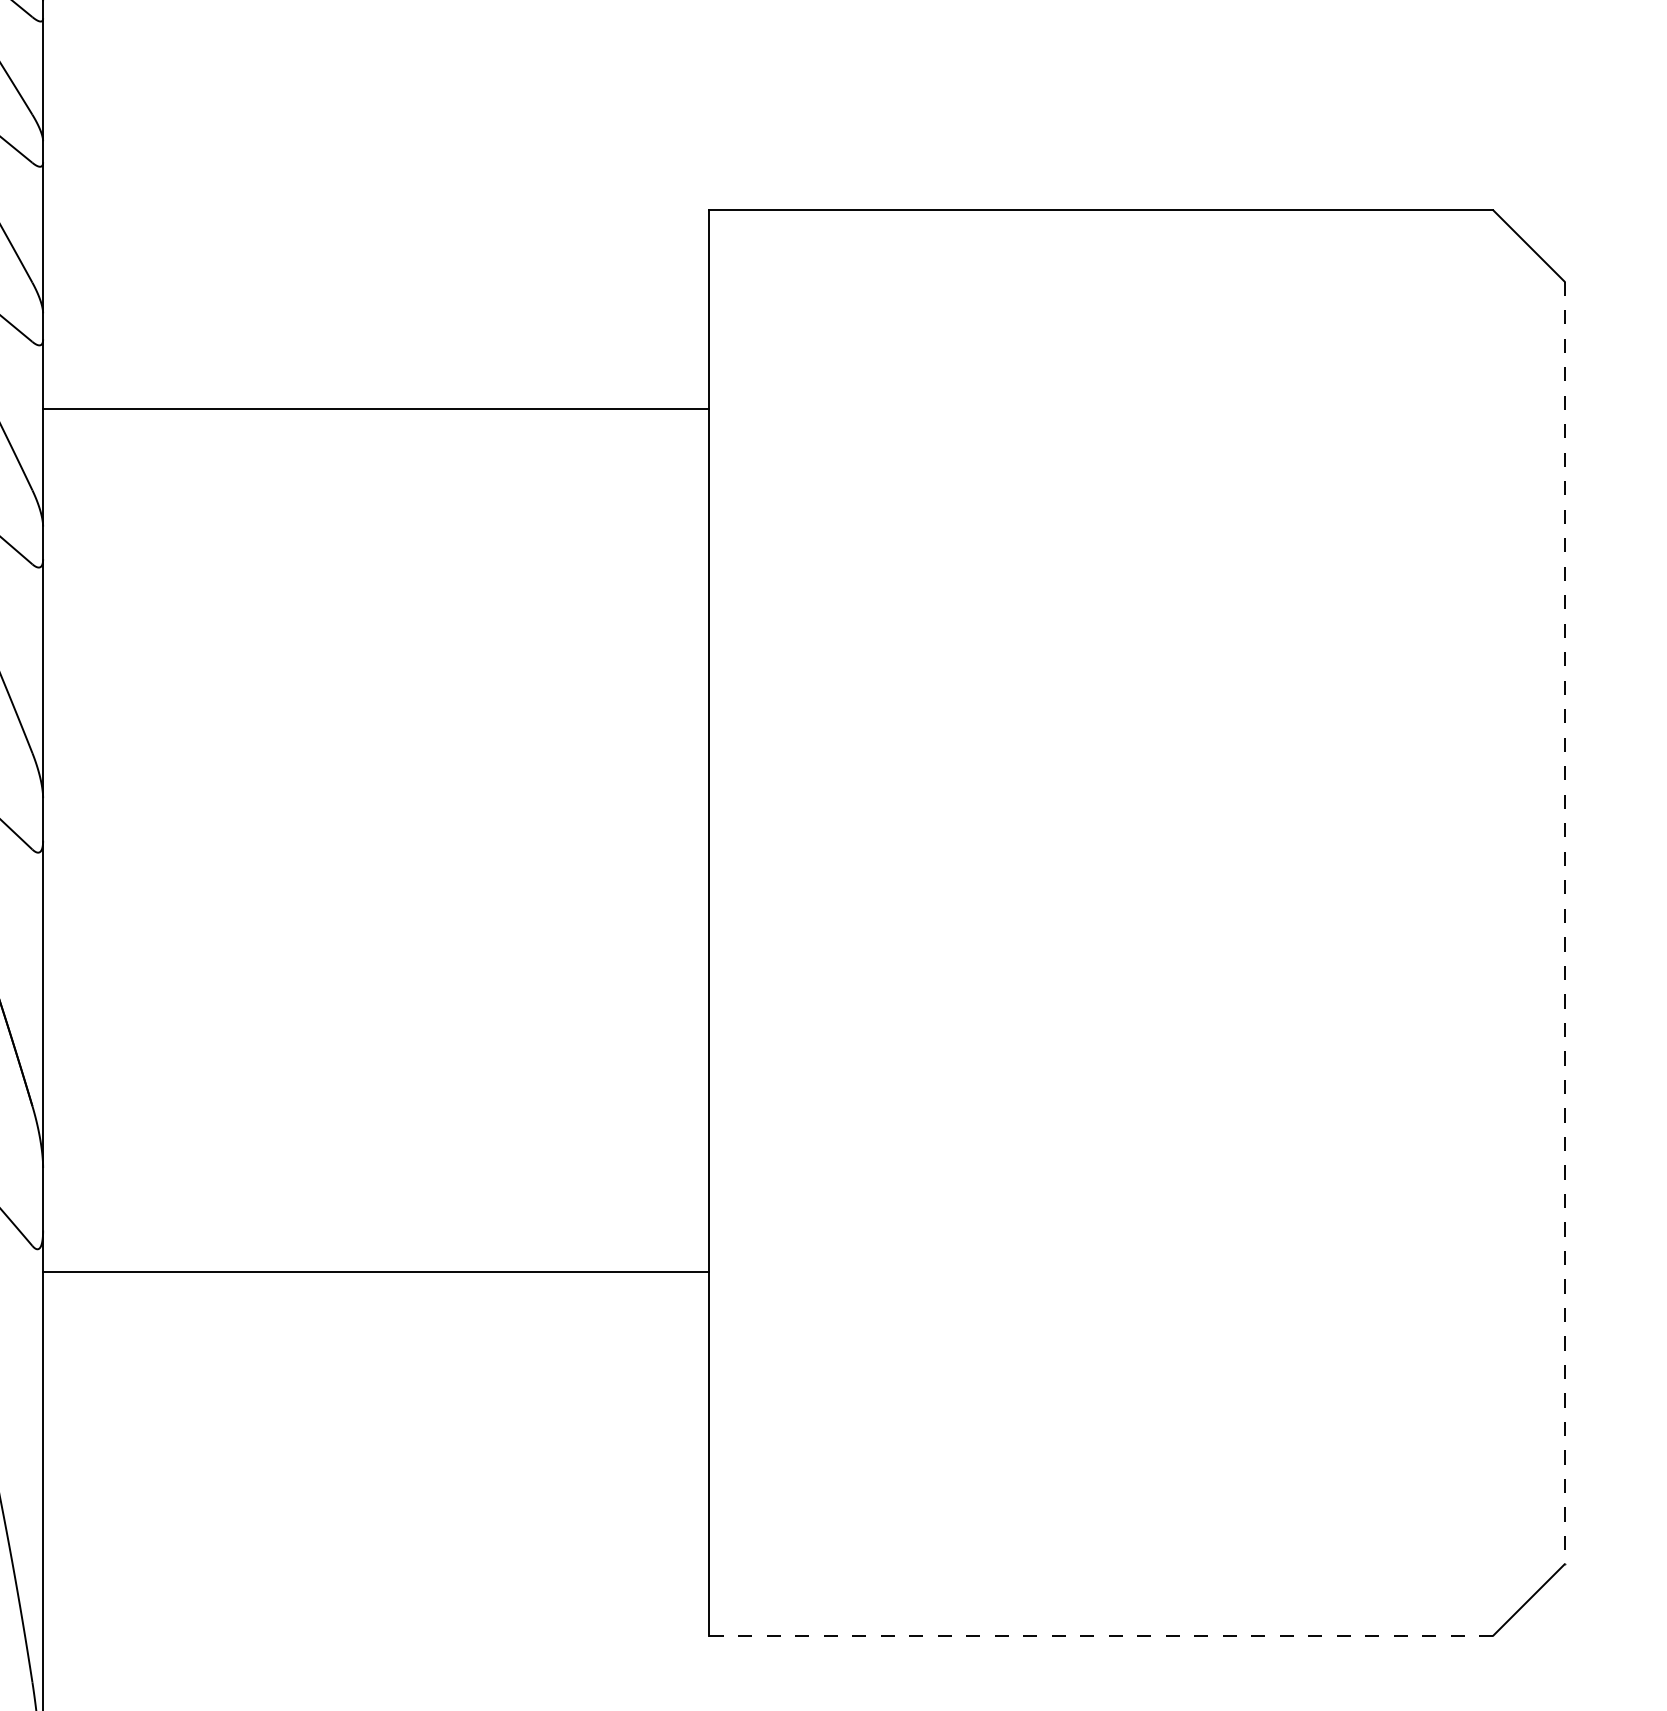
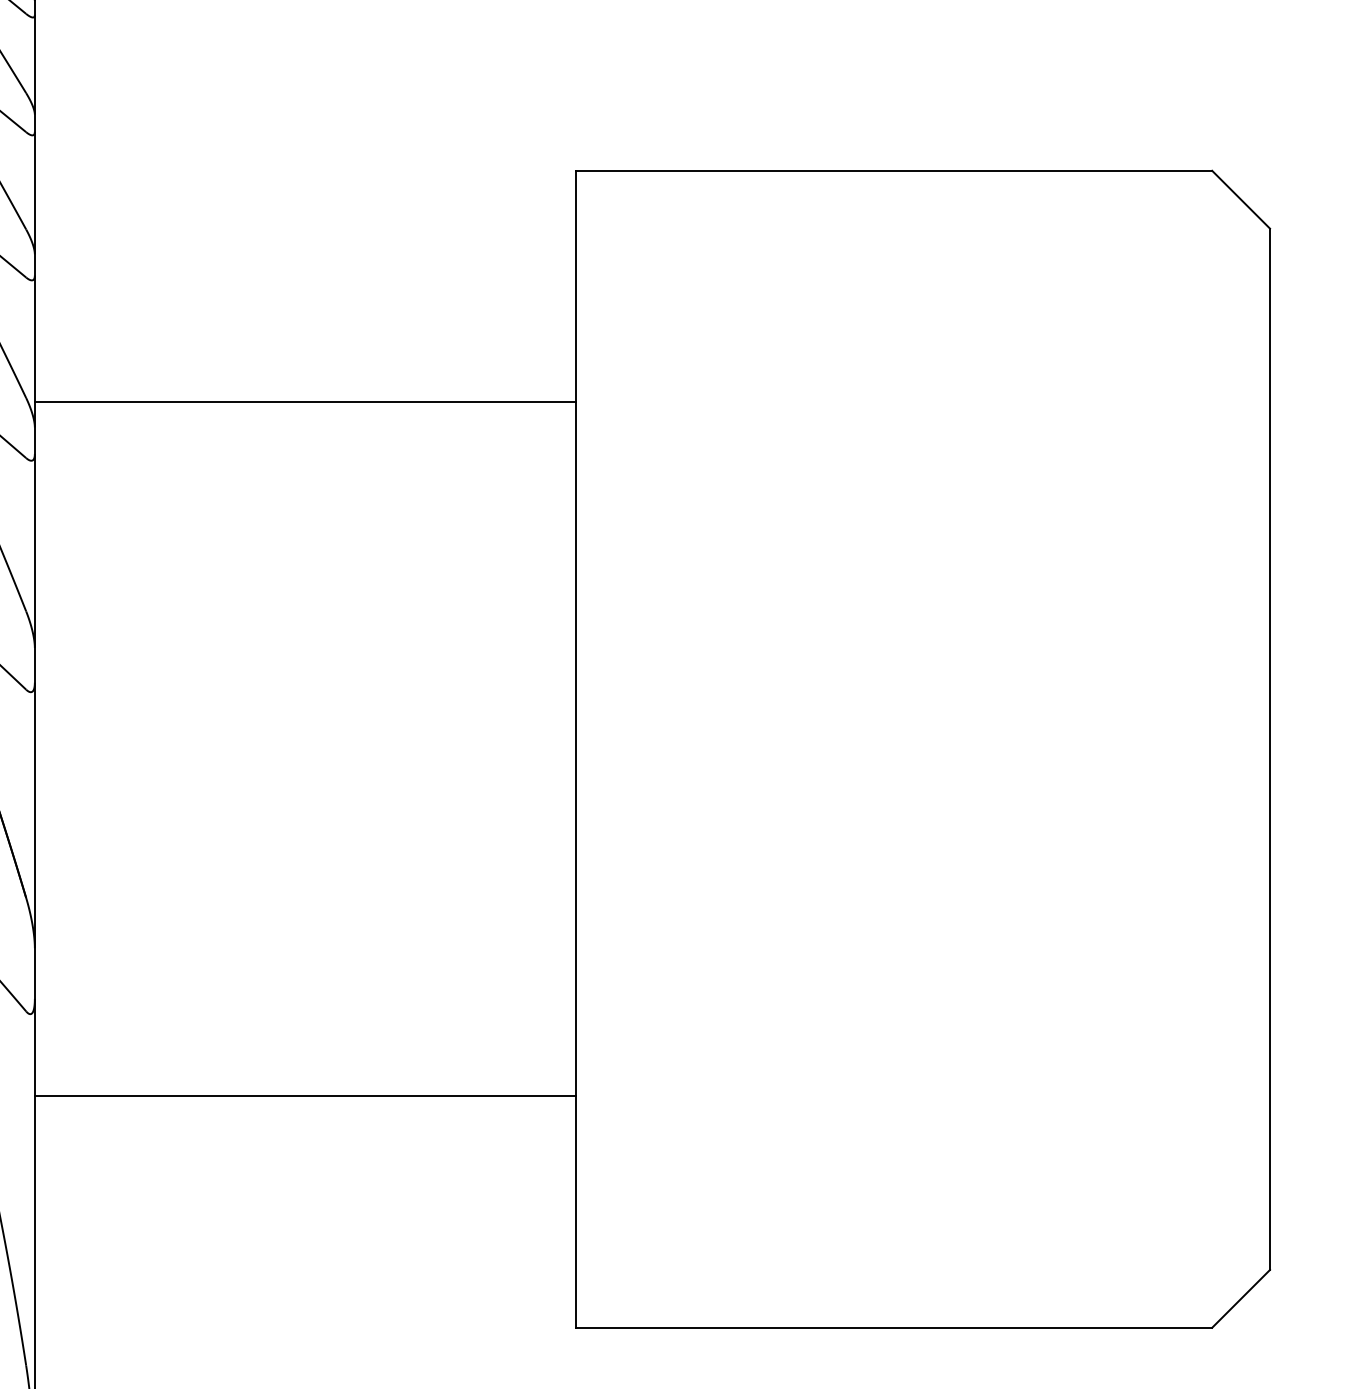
line: (376, 409) -> (305, 402), moved
line: (1564, 923) -> (1269, 749), dashed -> solid
line: (376, 1271) -> (305, 1096), moved
line: (1101, 1635) -> (894, 1327), dashed -> solid

